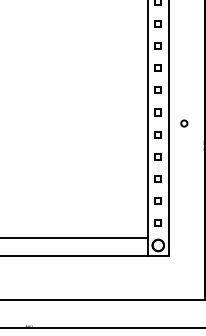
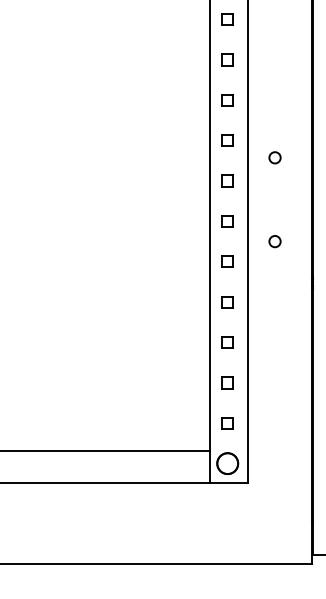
circle: (184, 77) -> (275, 157), added

